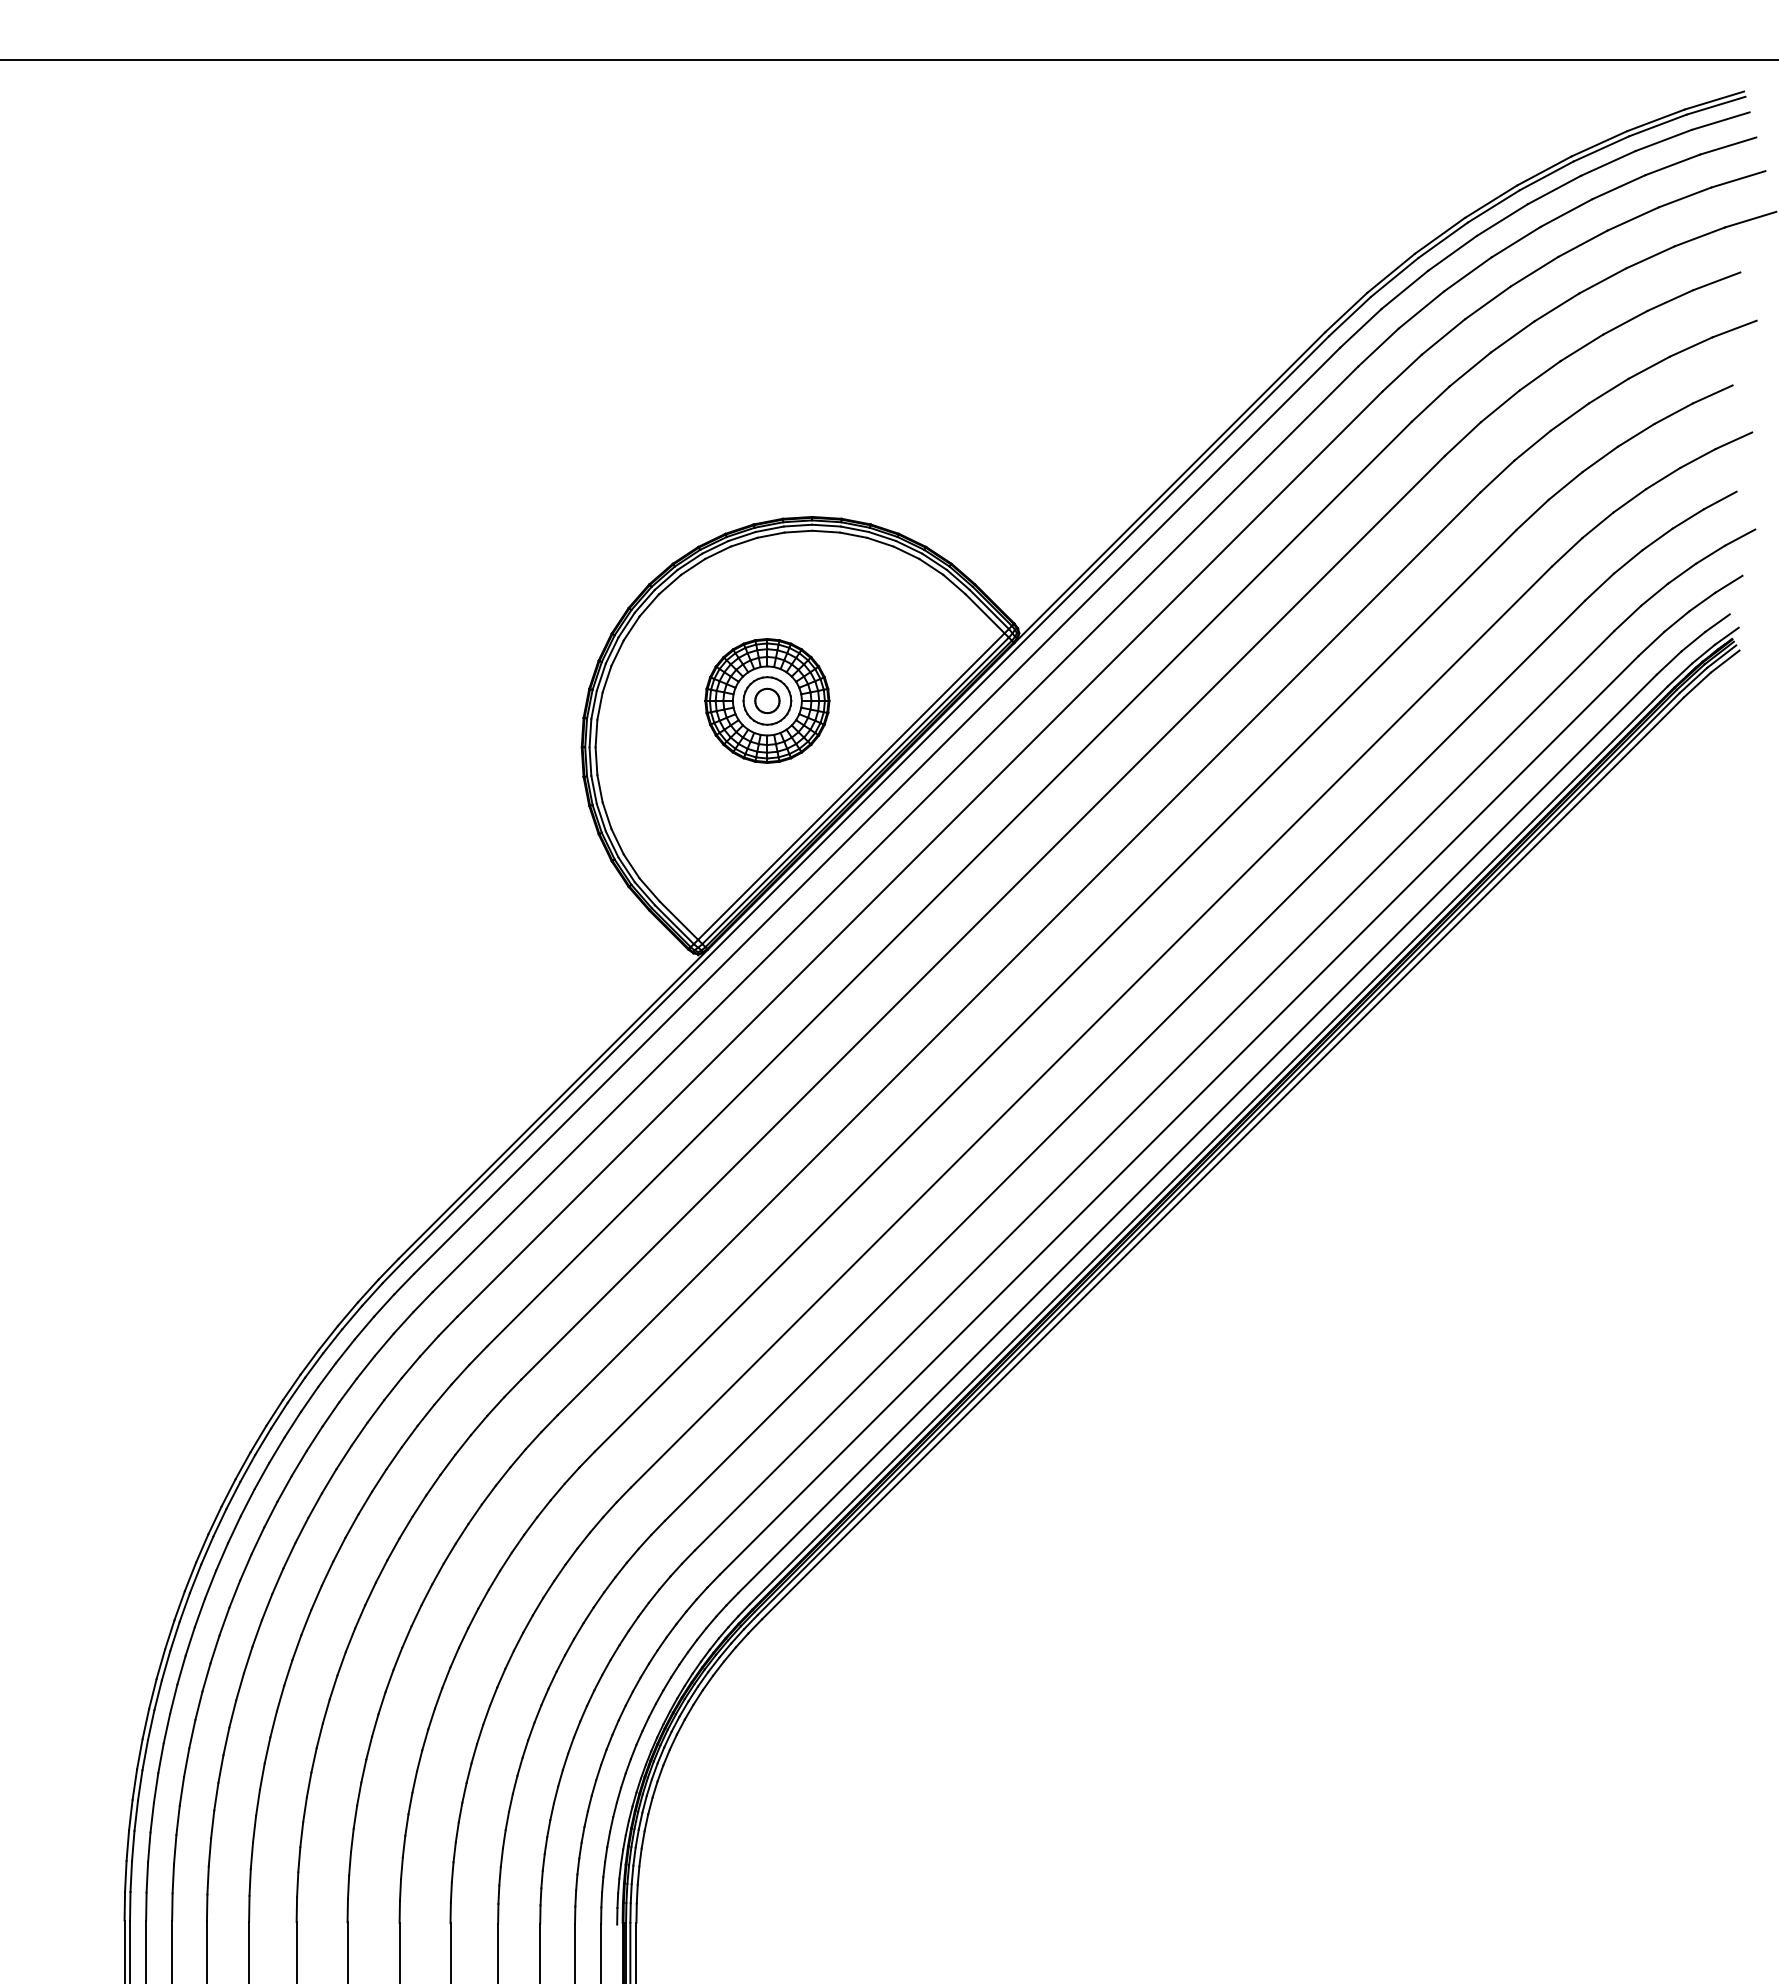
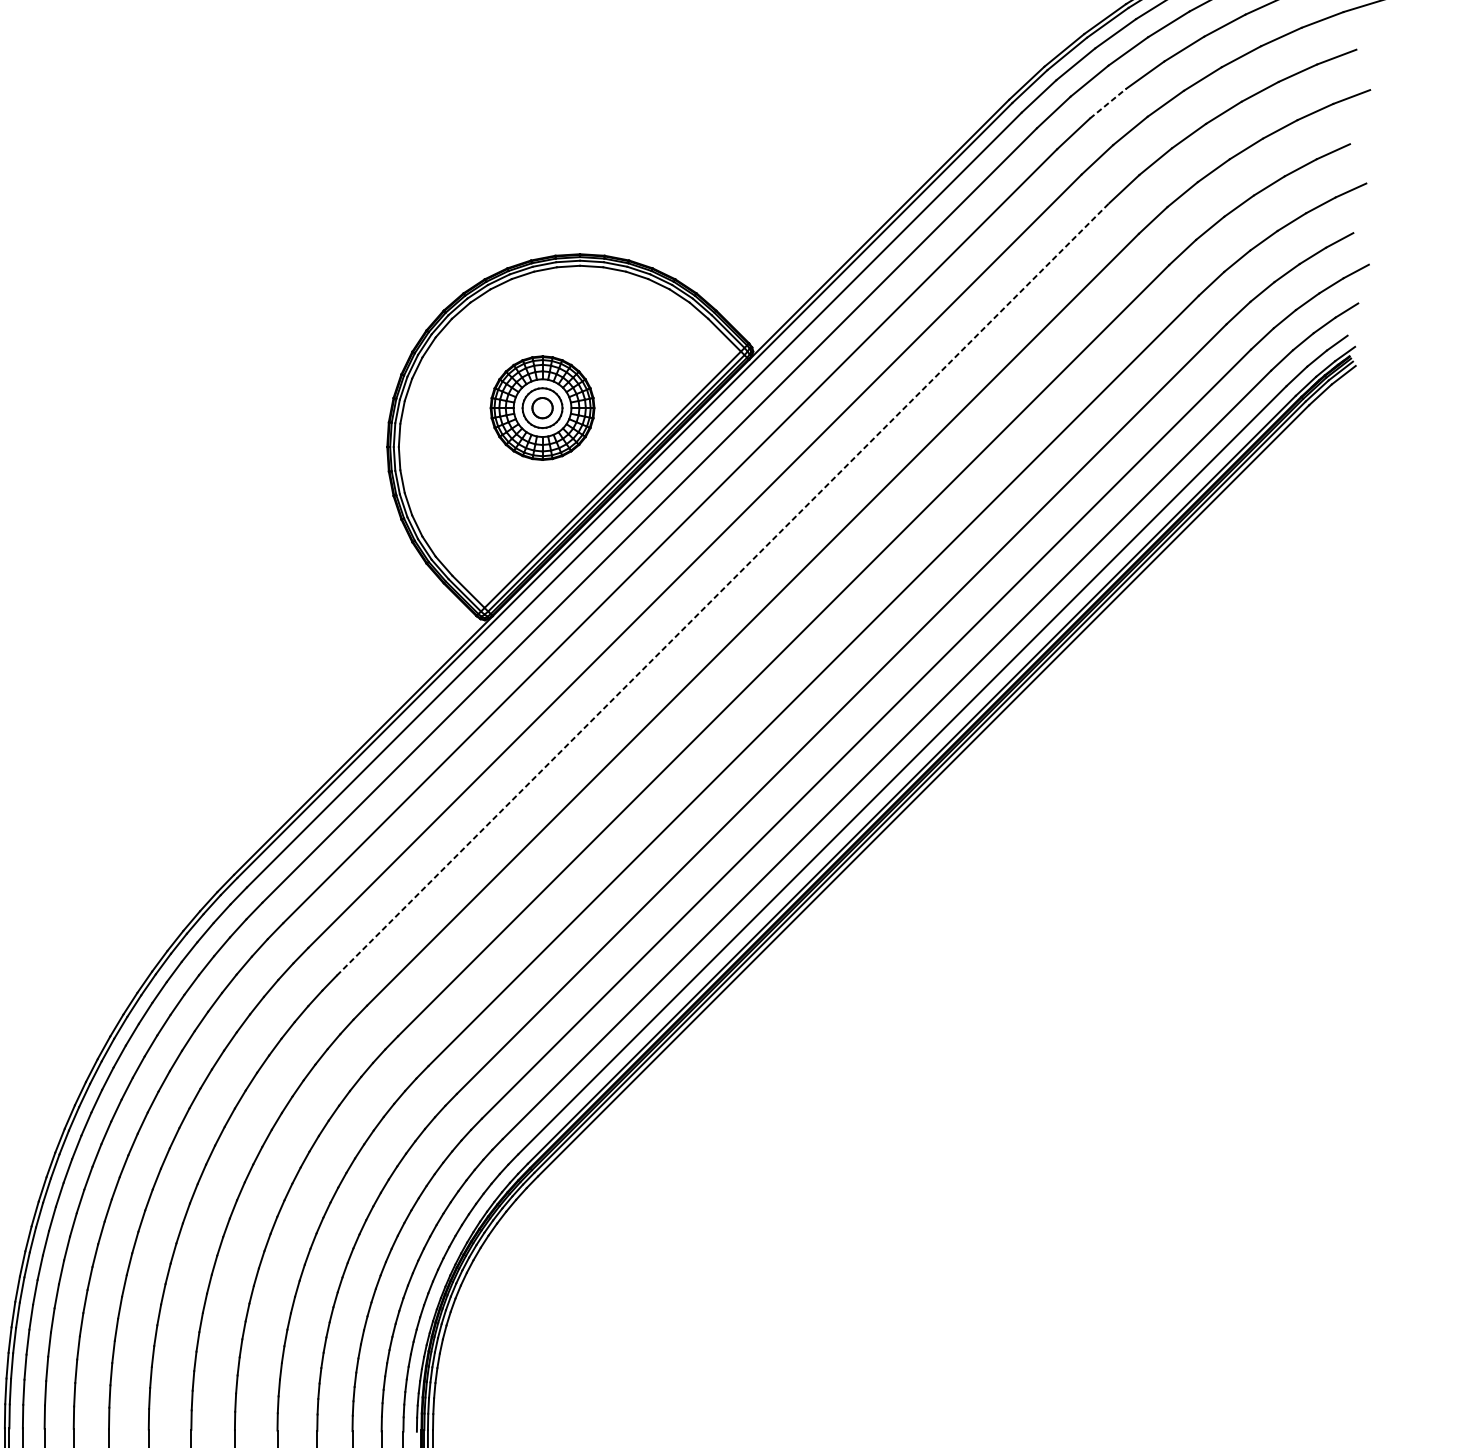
line: (1443, 336) -> (1108, 103), solid -> dashed
line: (983, 917) -> (723, 589), solid -> dashed

